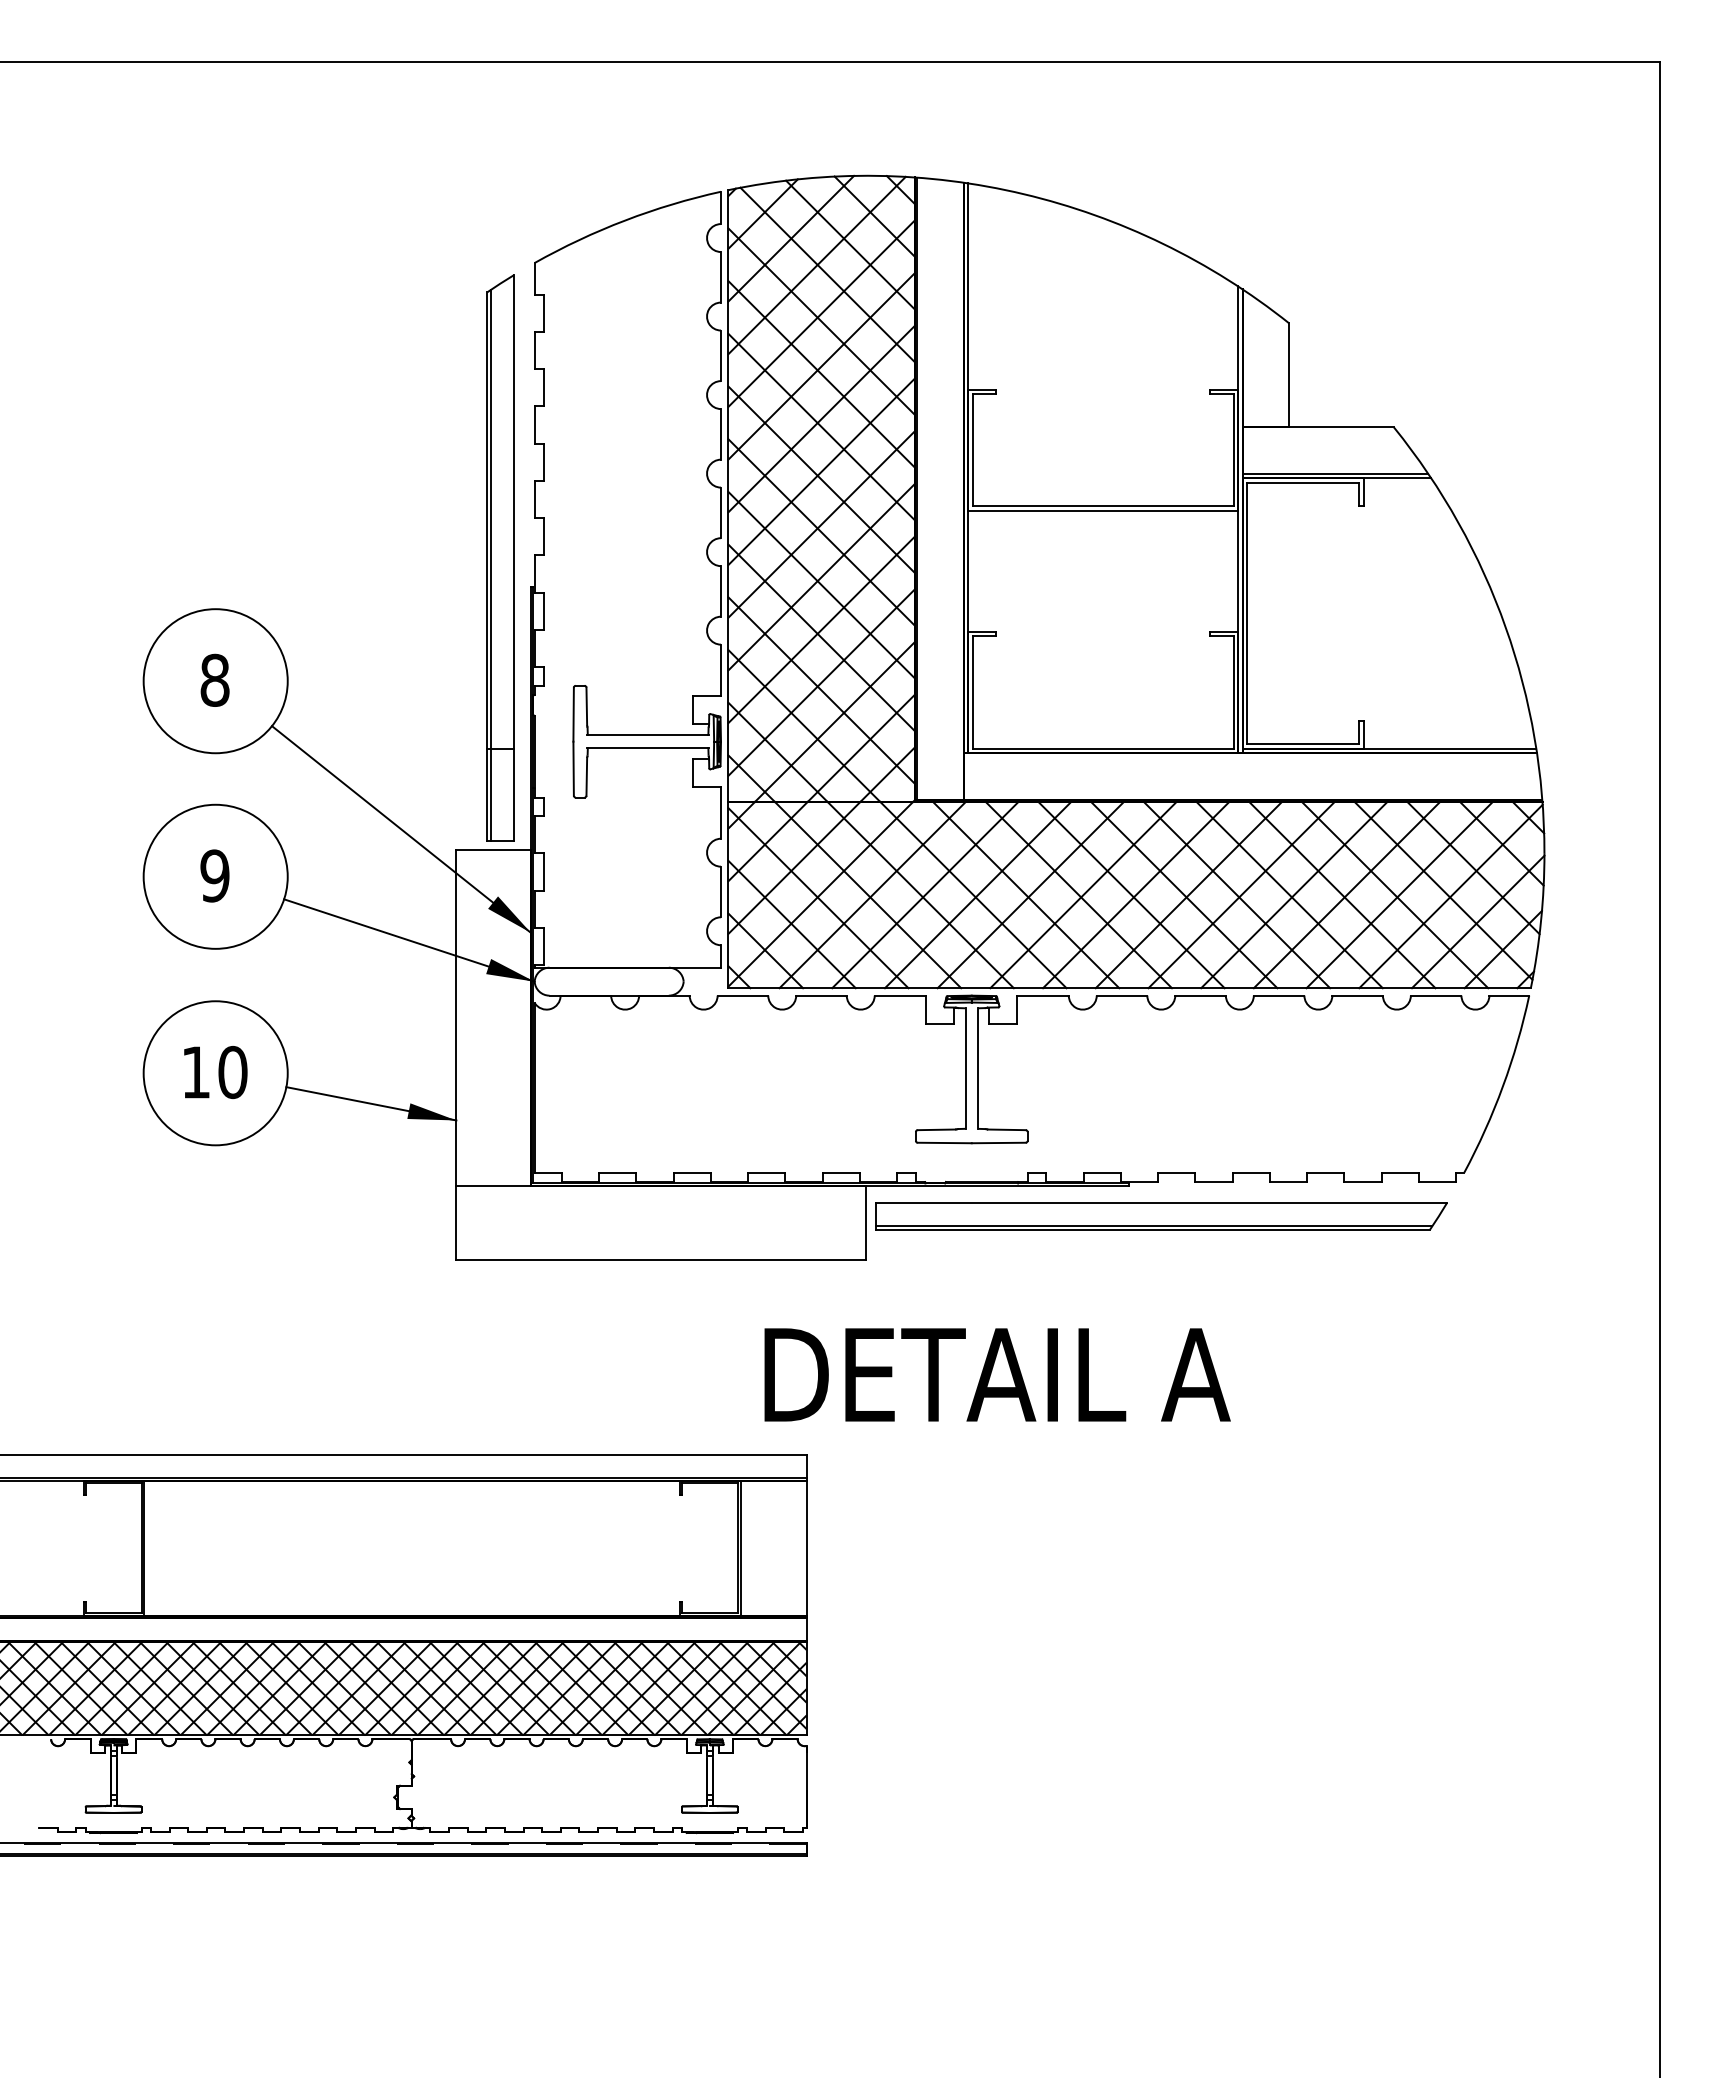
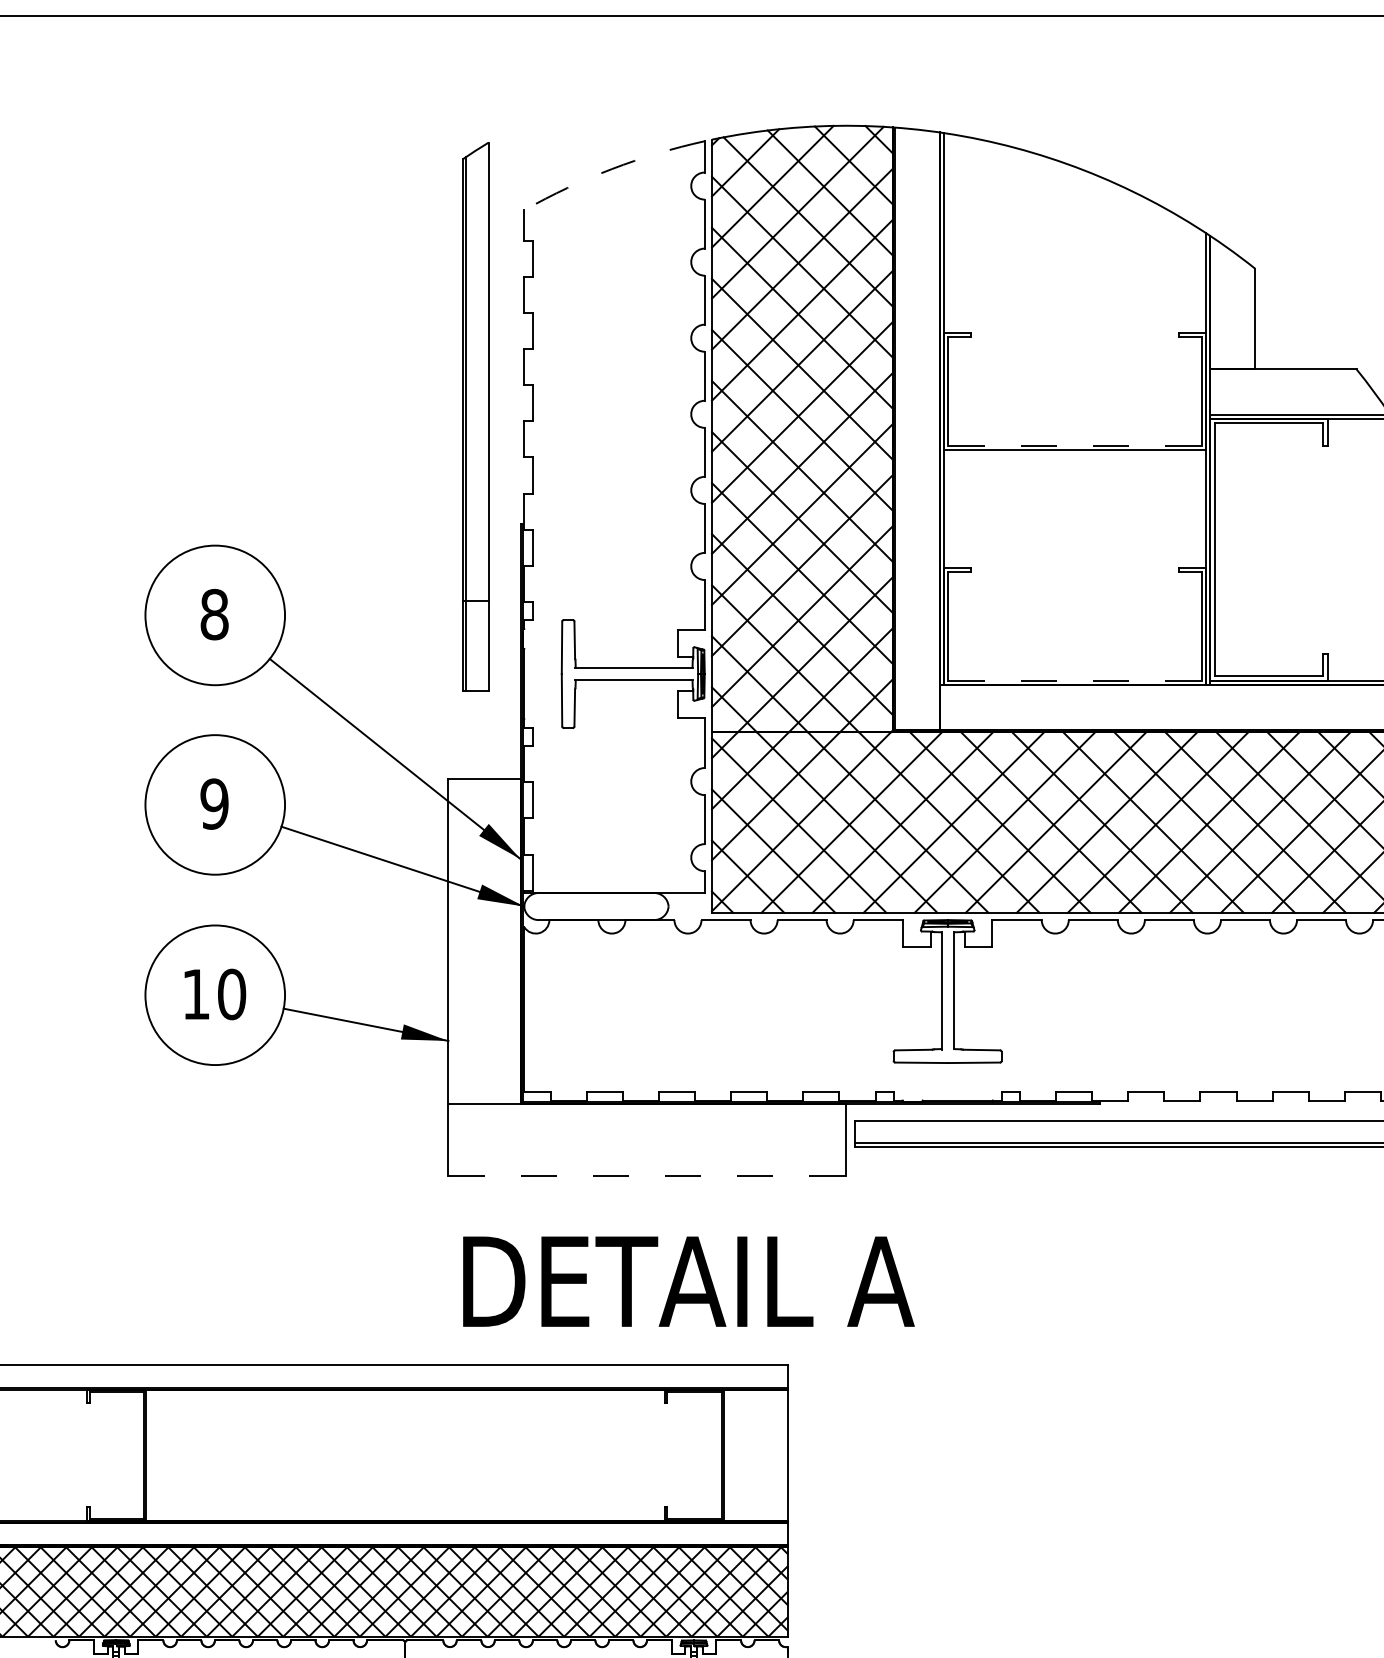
arc: (625, 220) -> (612, 169), solid -> dashed
line: (1103, 506) -> (1075, 446), solid -> dashed
part: (500, 557) -> (475, 416), moved
line: (1103, 748) -> (1075, 680), solid -> dashed
line: (661, 1260) -> (647, 1176), solid -> dashed
text: (997, 1374) -> (688, 1281), moved

